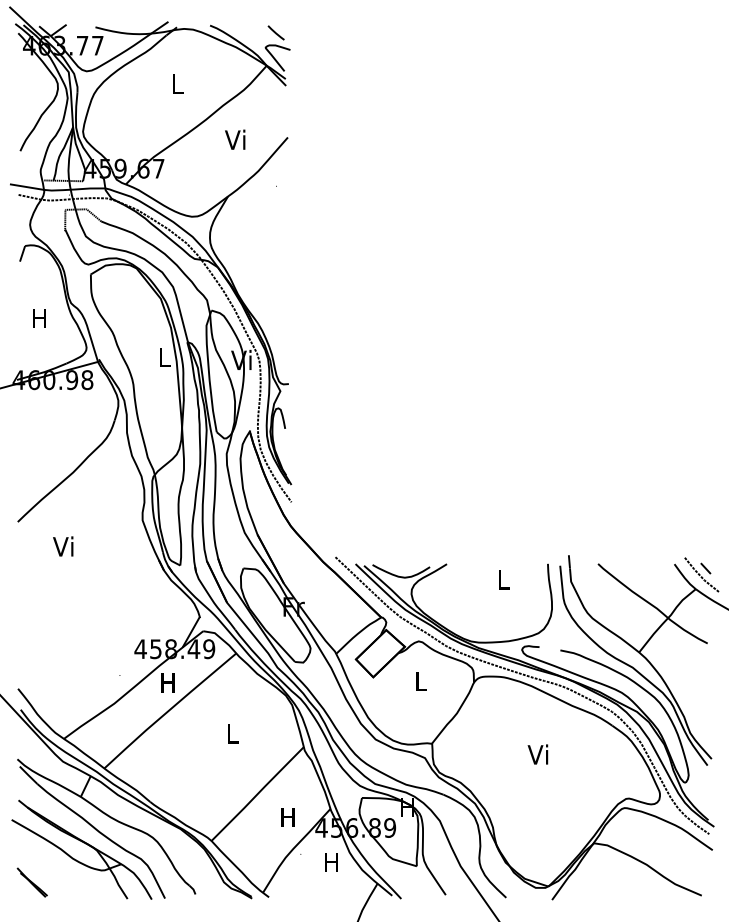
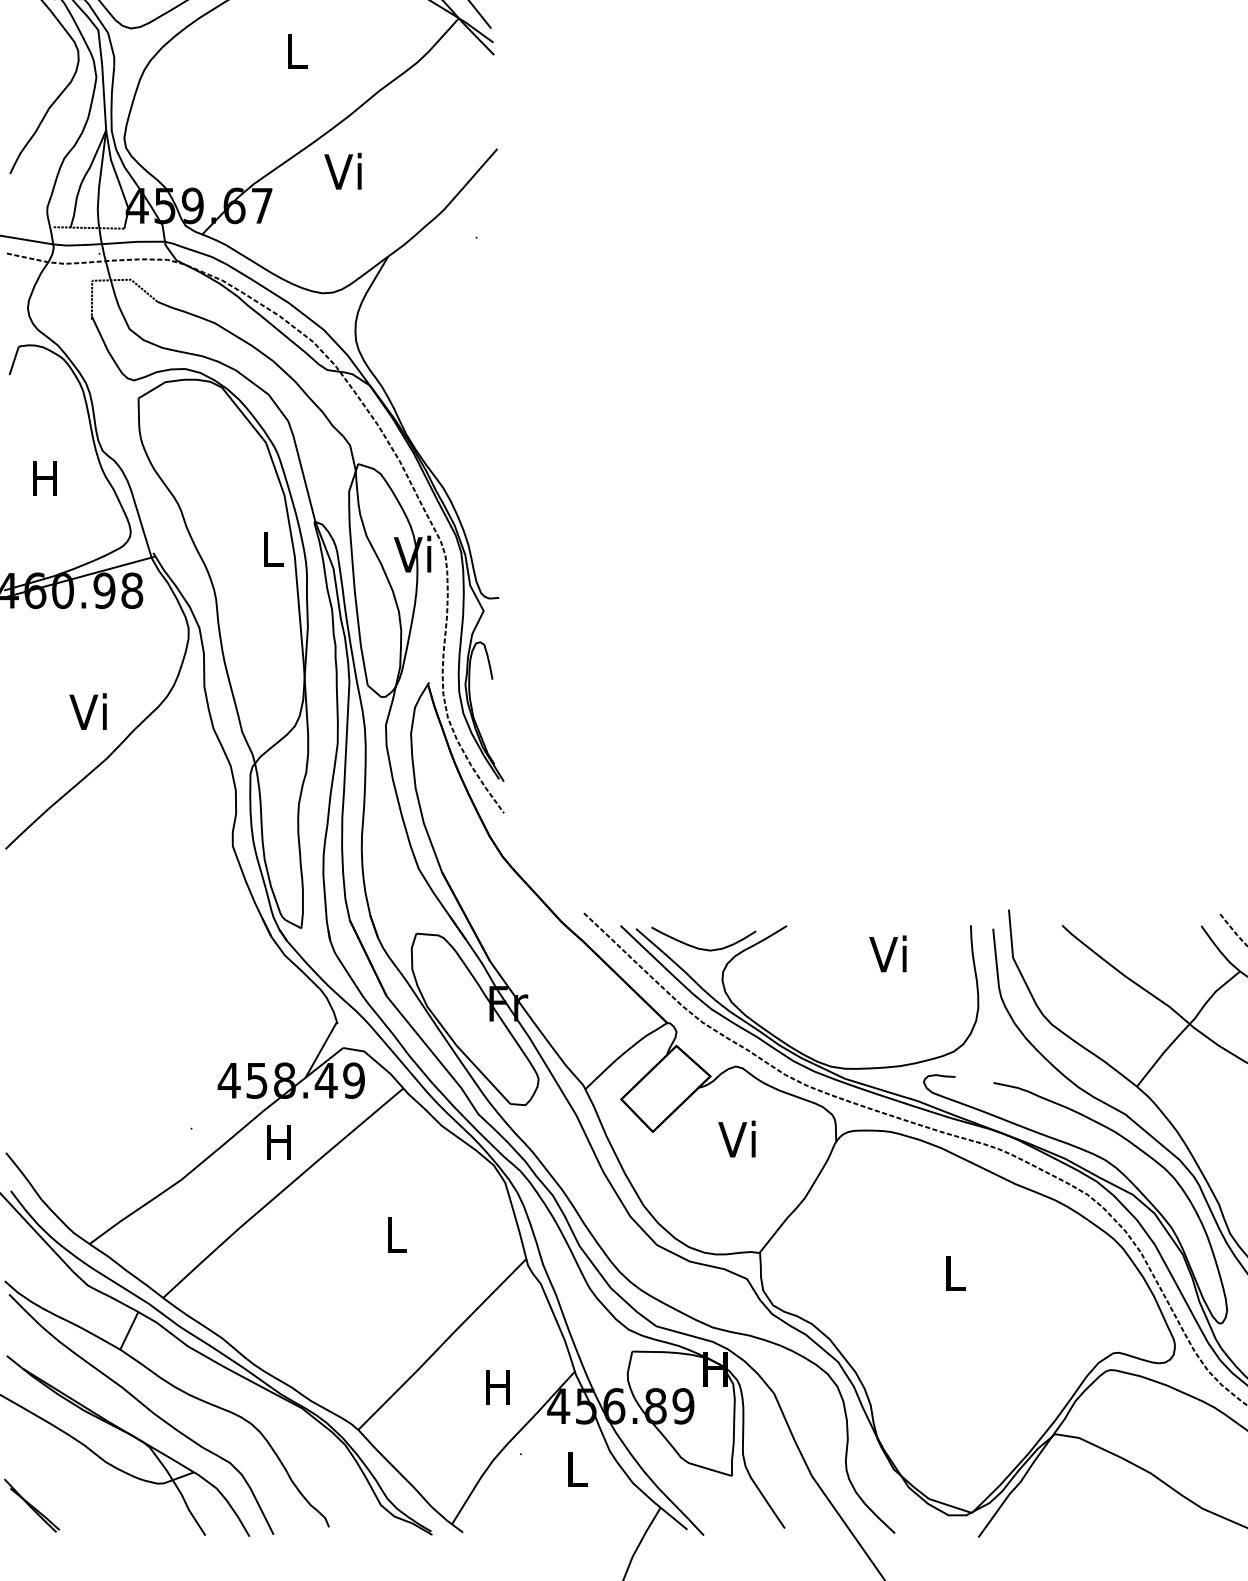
text: (235, 139) -> (343, 170), moved
text: (63, 546) -> (88, 711), moved
text: (502, 579) -> (888, 953), L -> Vi
text: (419, 681) -> (736, 1139), L -> Vi
text: (537, 754) -> (951, 1272), Vi -> L
text: (331, 862) -> (576, 1469), H -> L

